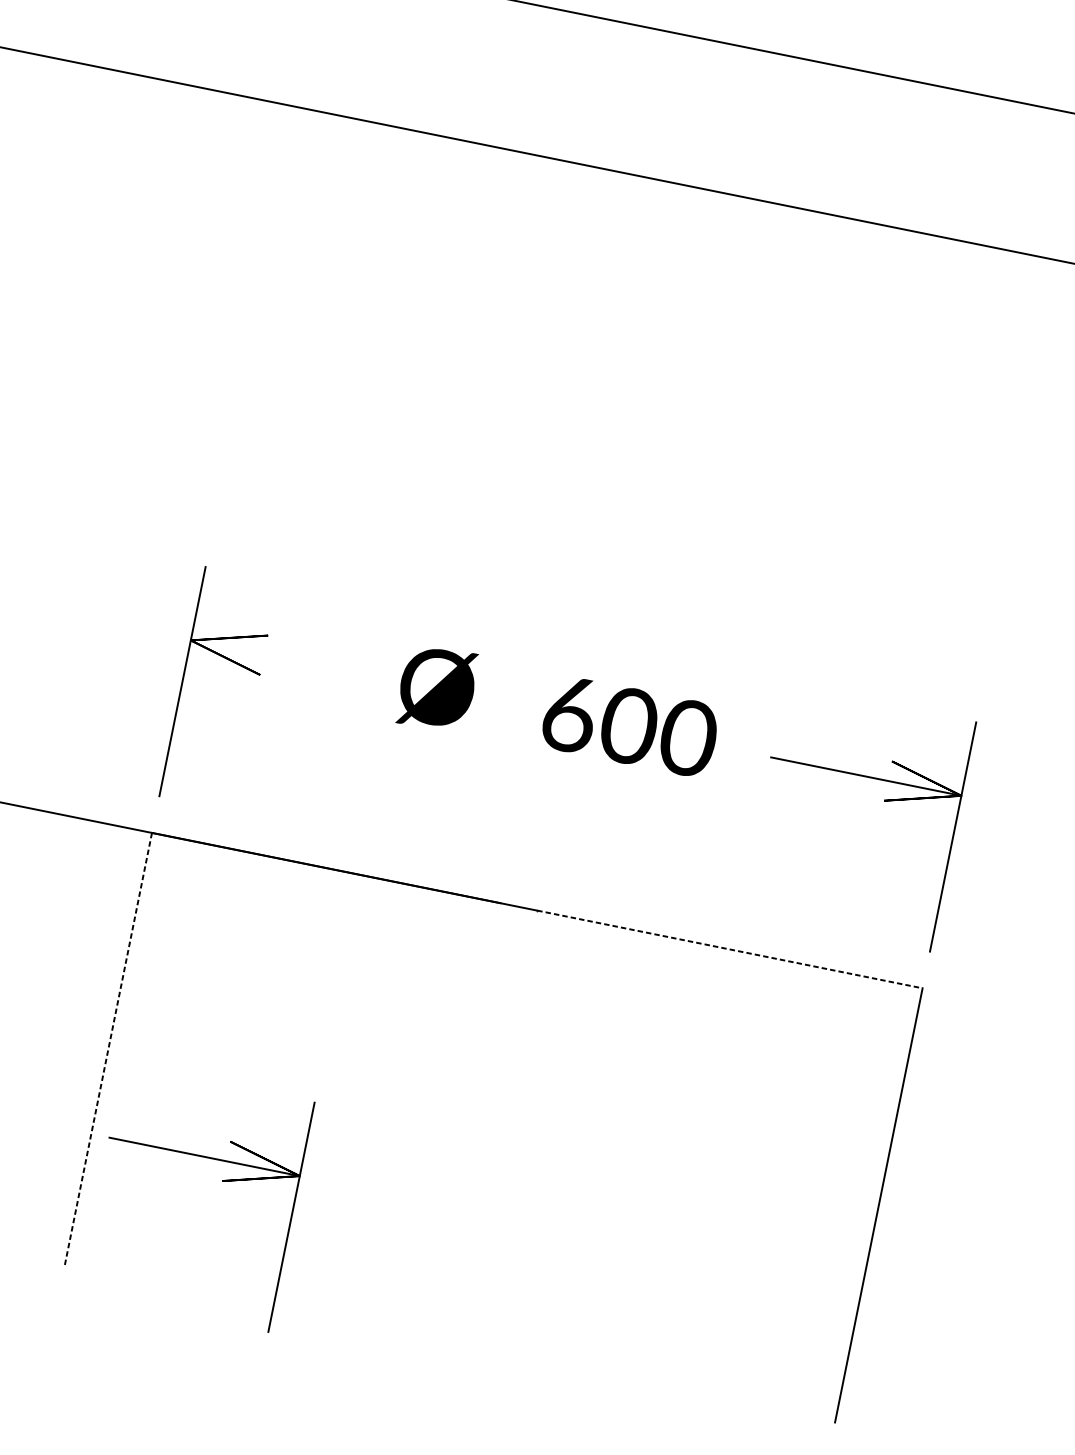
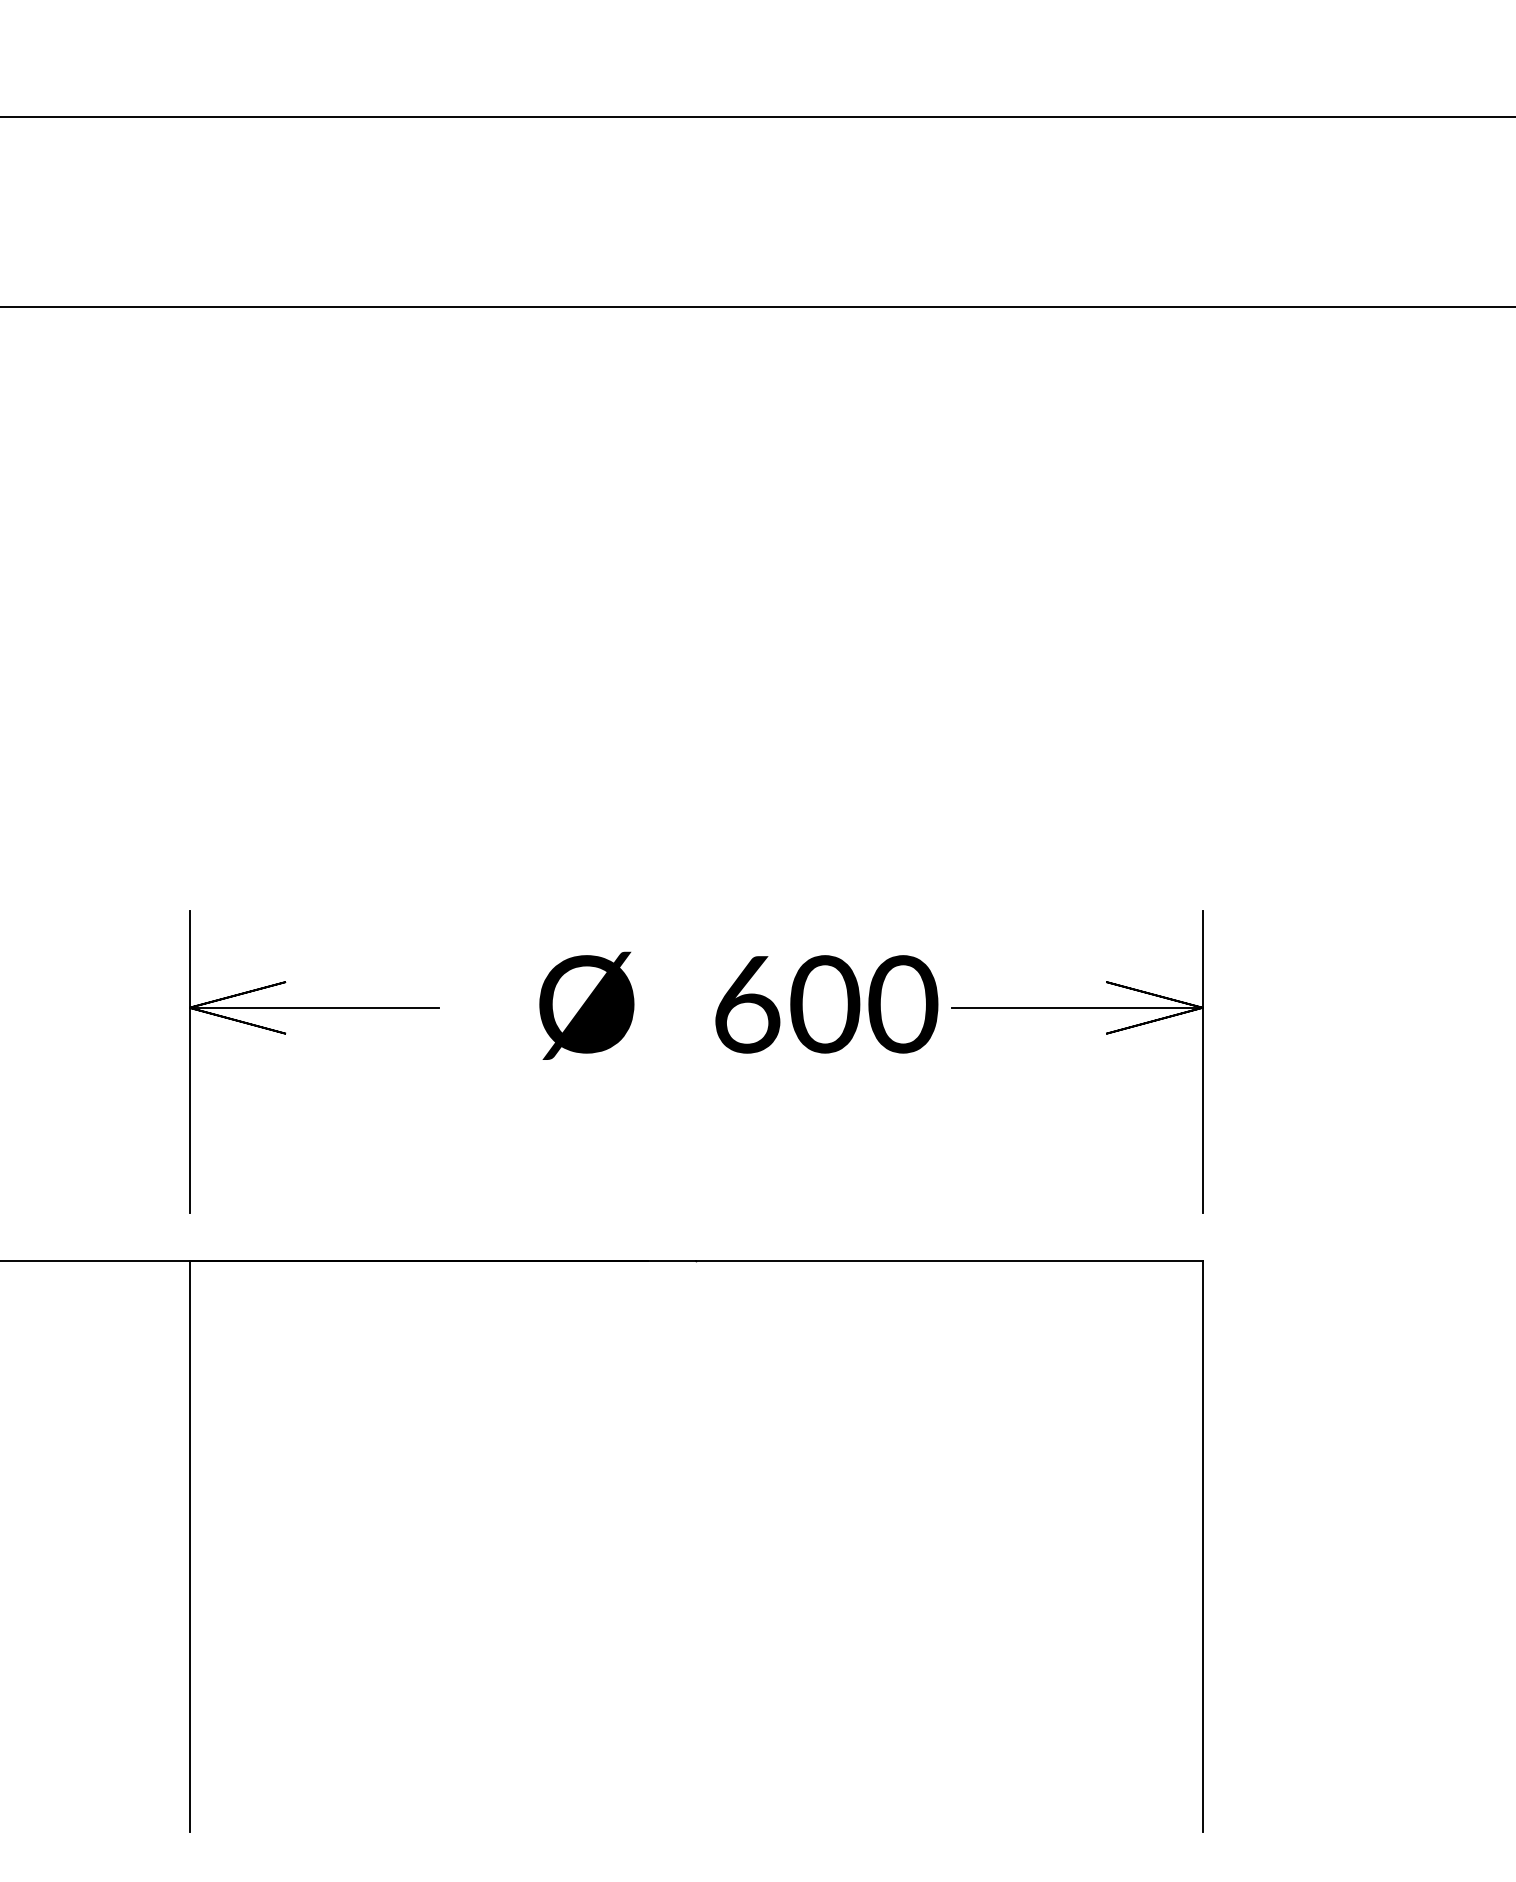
line: (285, 659) -> (314, 1007), added
text: (436, 688) -> (586, 1005), moved
text: (630, 726) -> (826, 1004), moved
line: (730, 949) -> (949, 1260), dashed -> solid
line: (108, 1050) -> (189, 1546), dashed -> solid
part: (222, 1181) -> (367, 1683), removed

